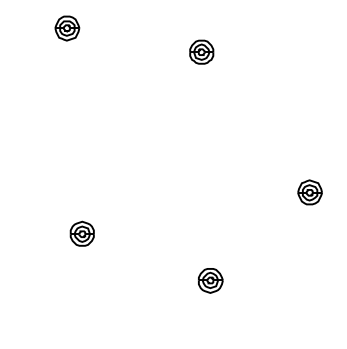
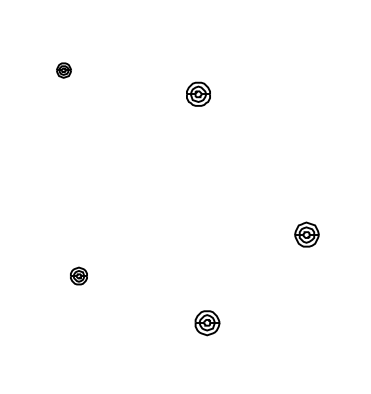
part: (66, 28) -> (63, 70), size x0.6
part: (81, 233) -> (78, 275), size x0.7

